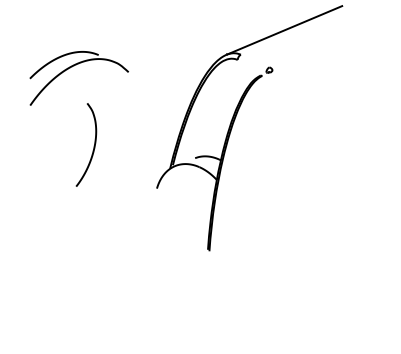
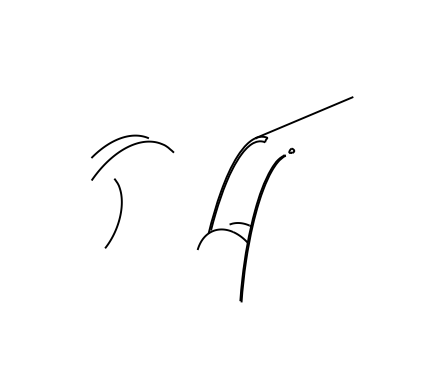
curve: (93, 144) -> (119, 213), moved

